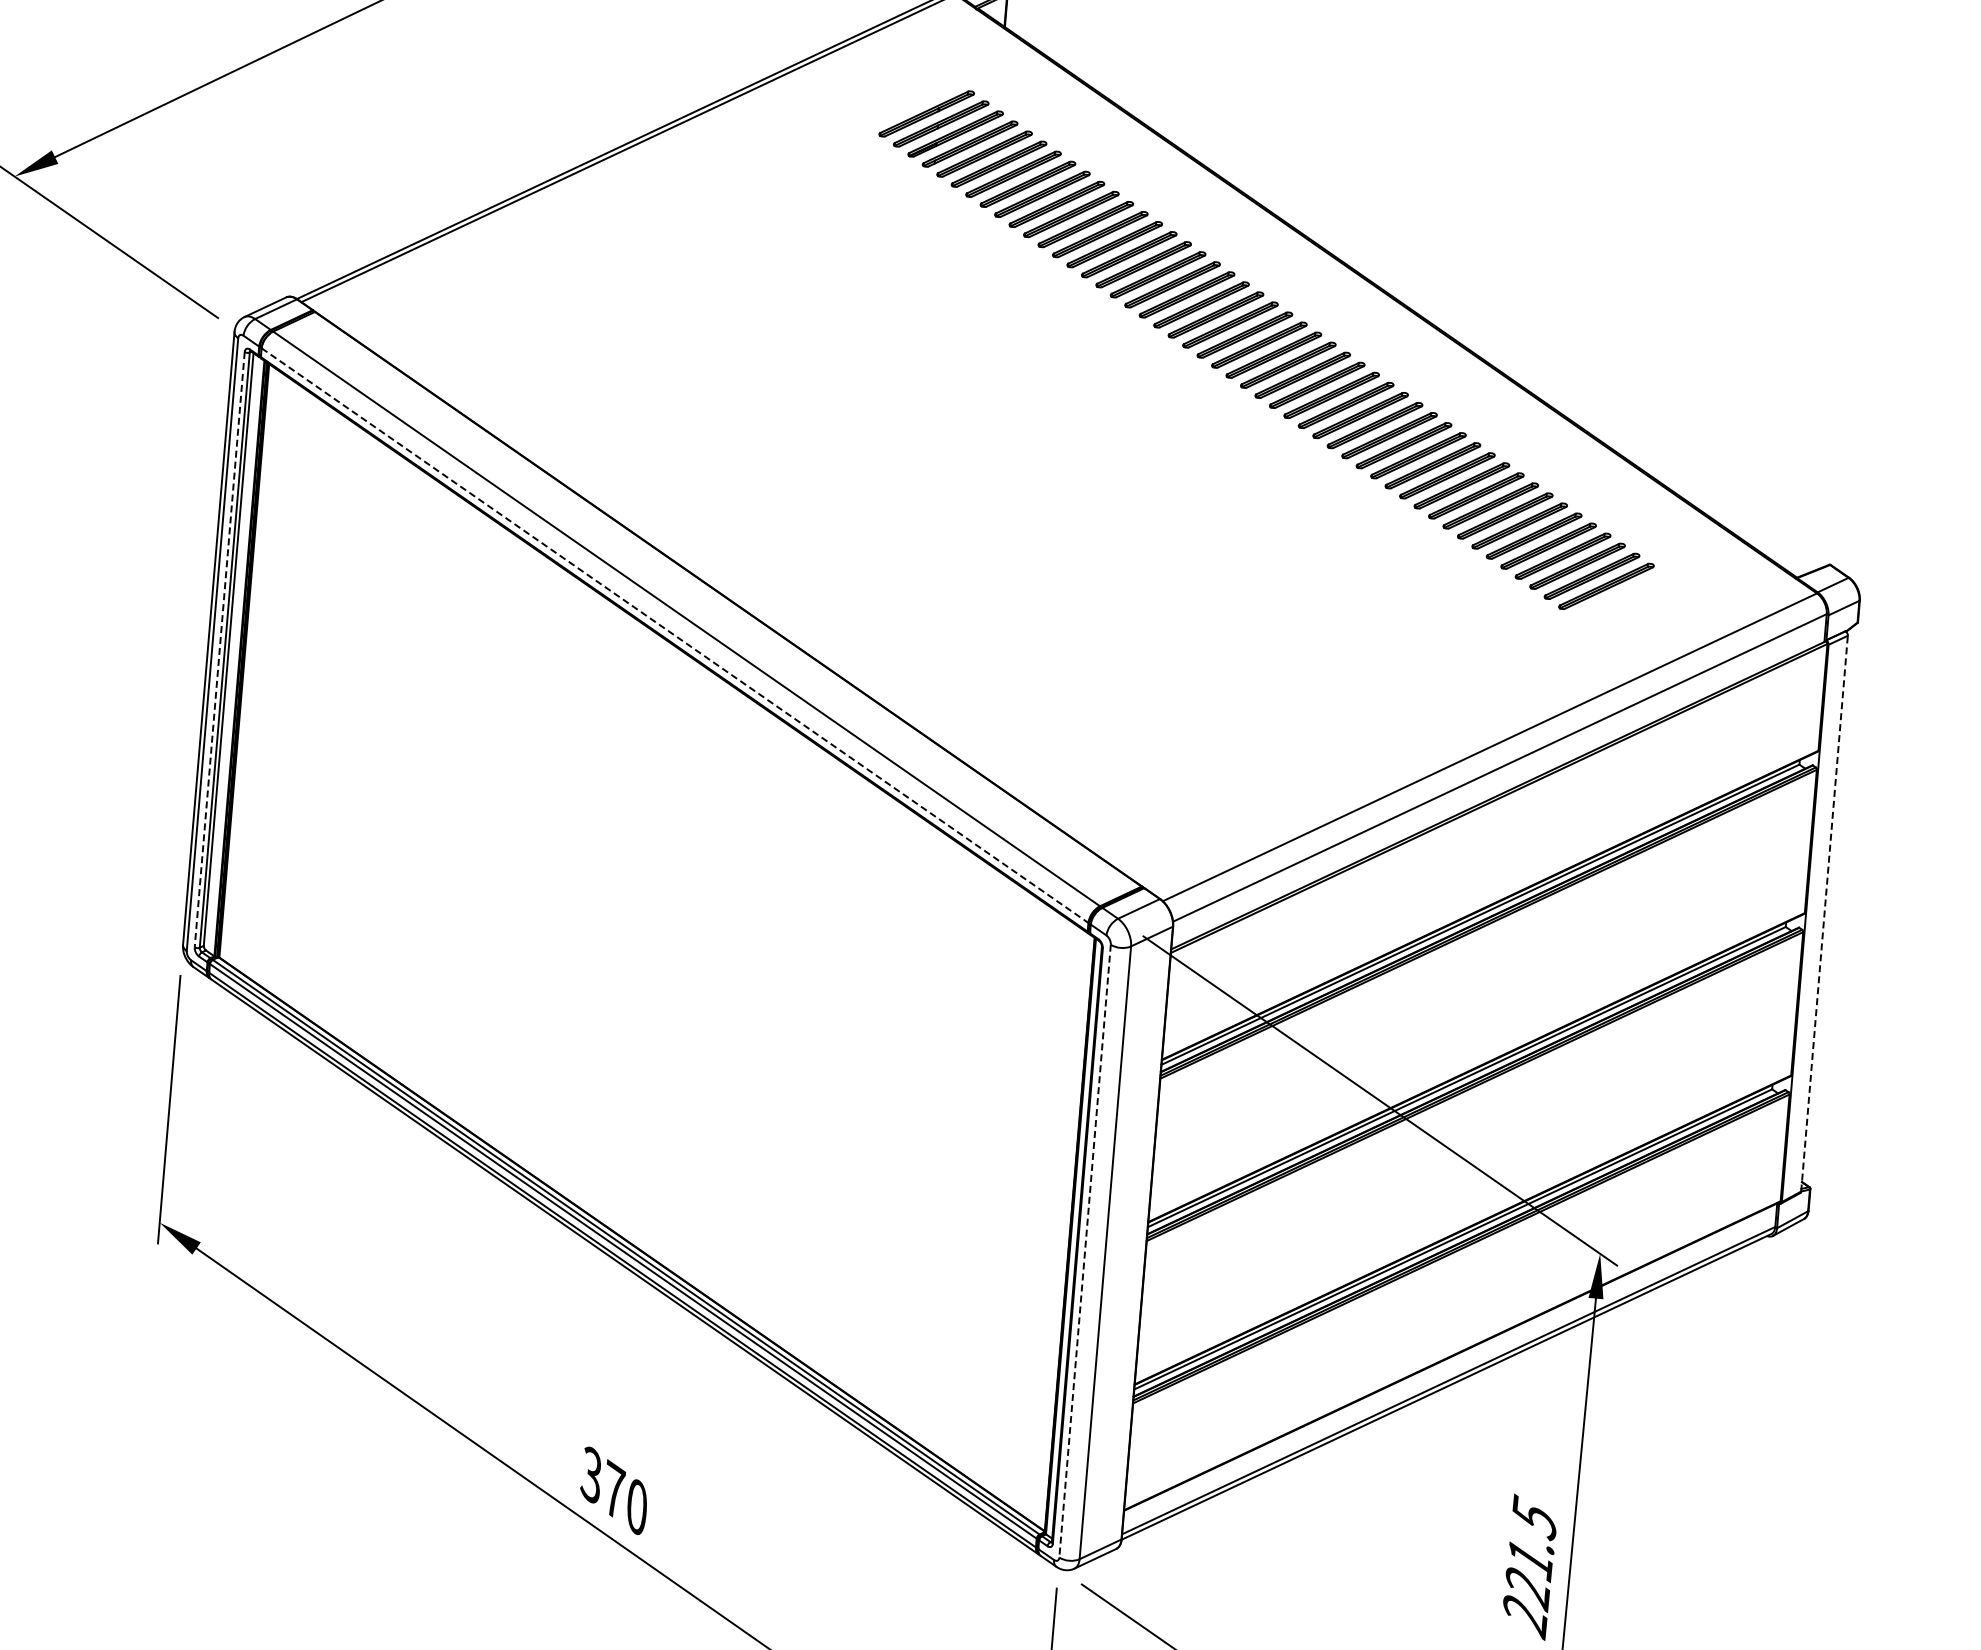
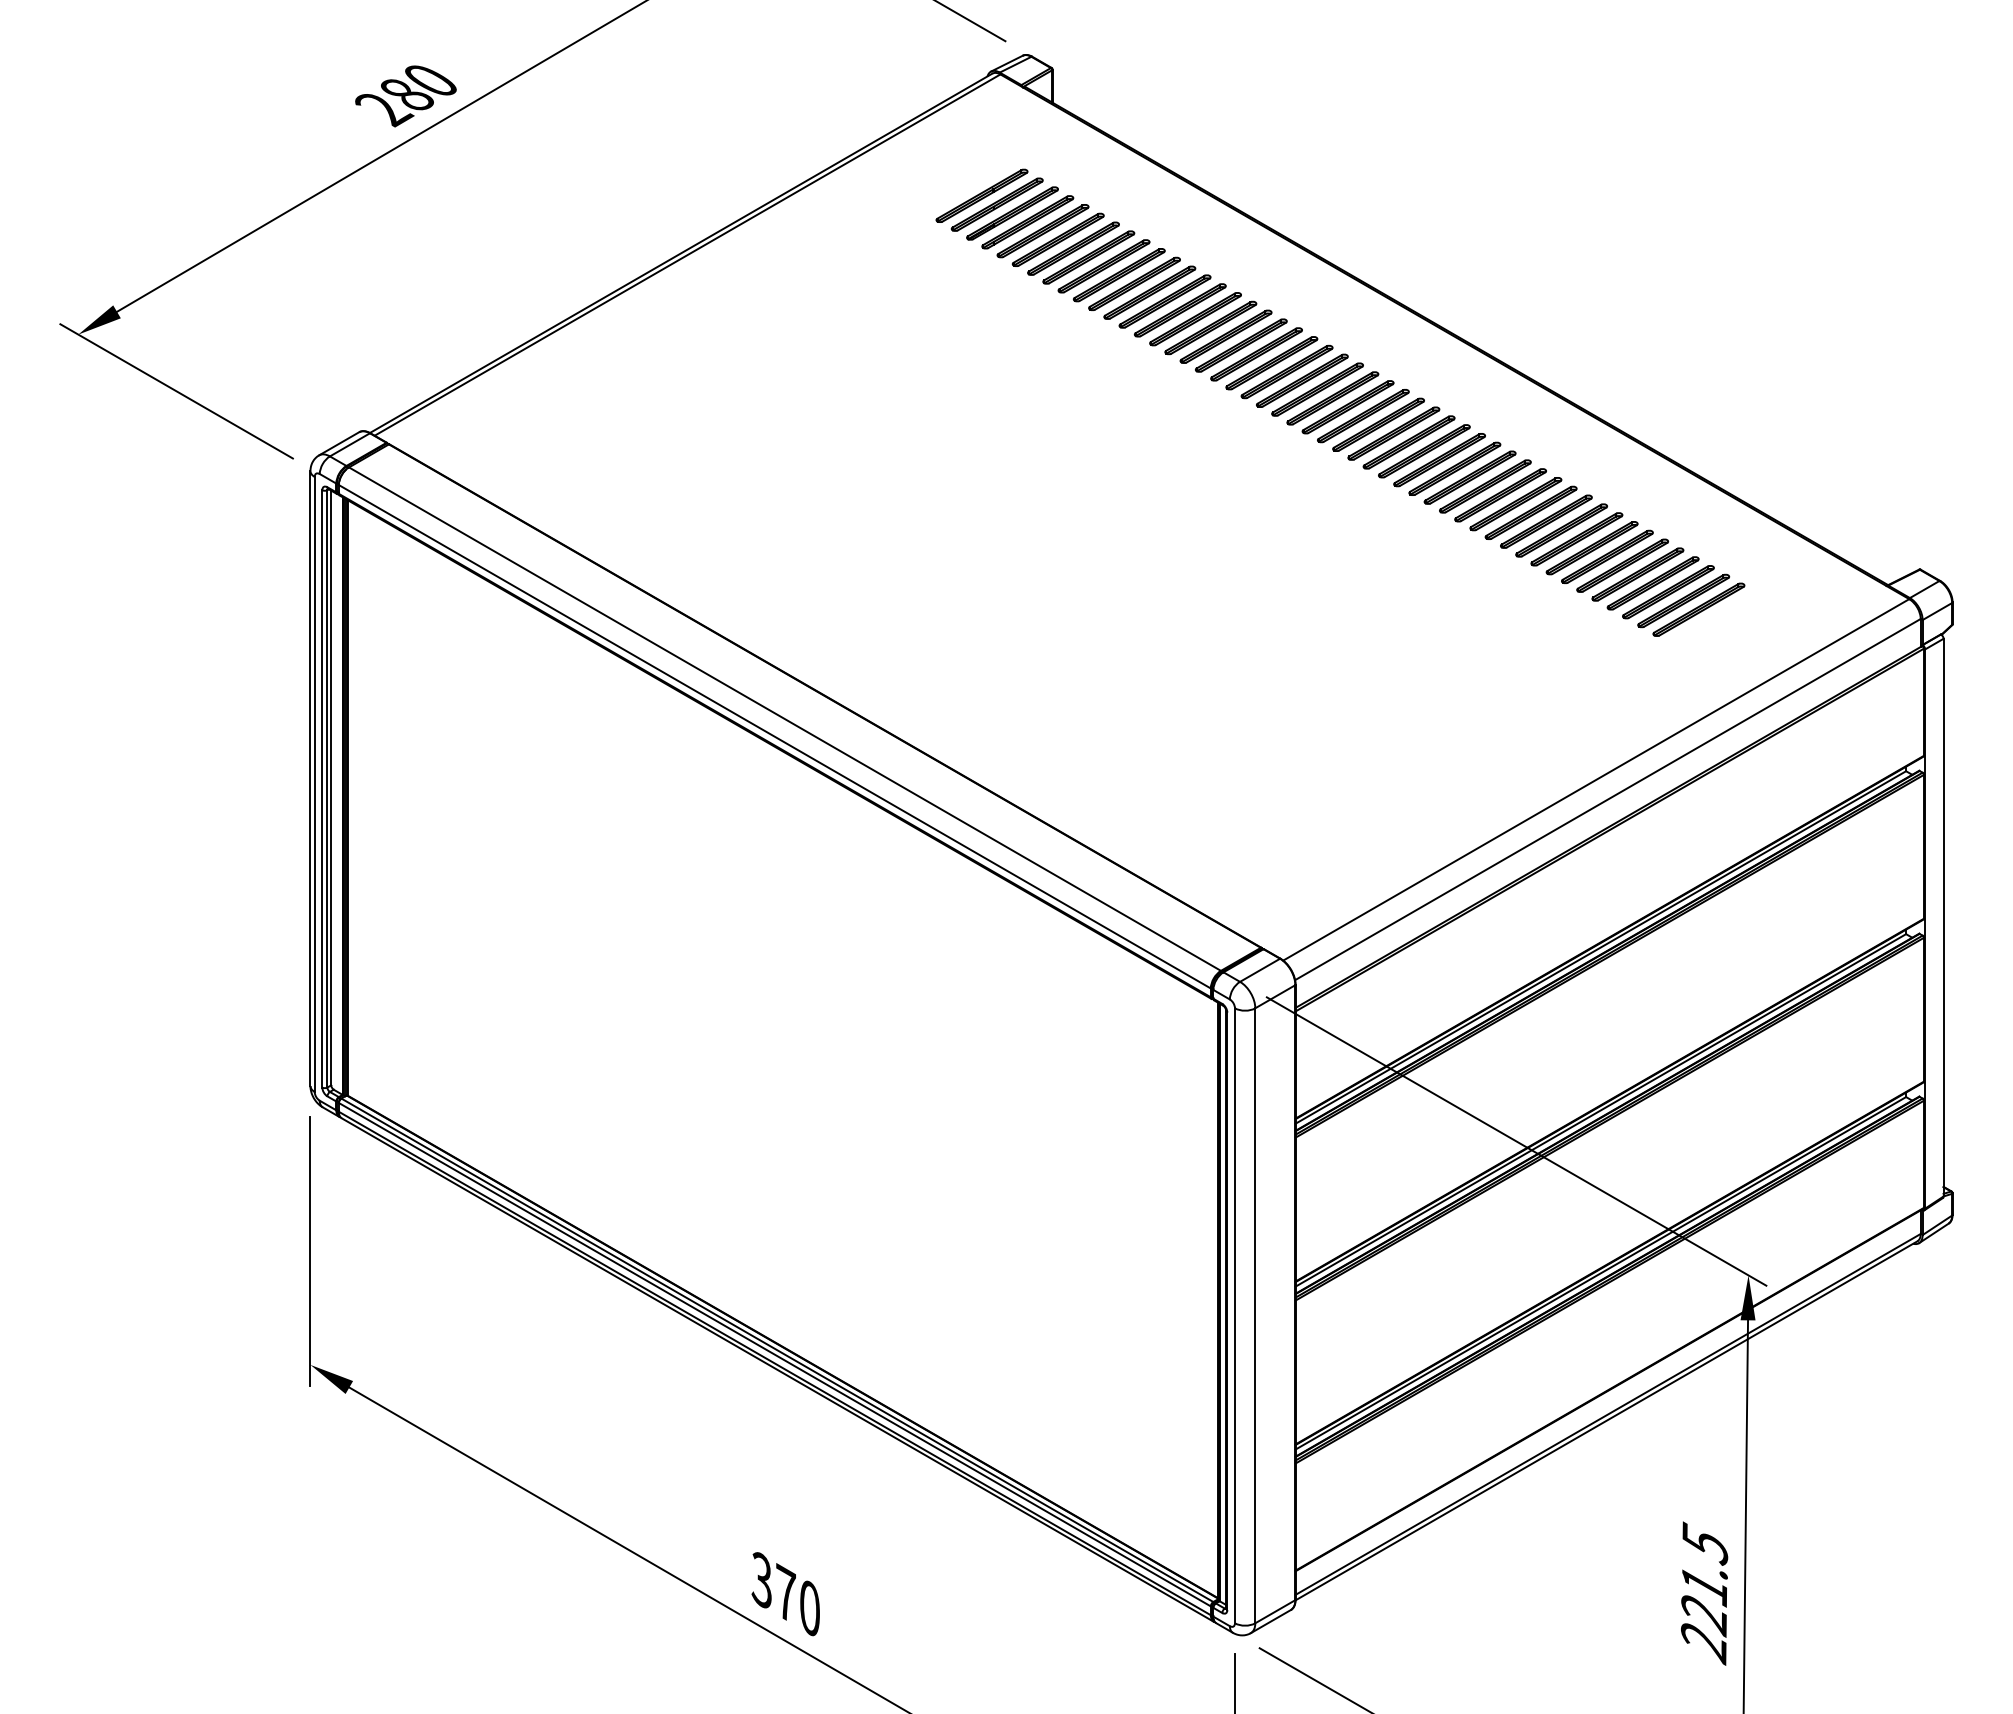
line: (675, 636) -> (775, 737), dashed -> solid
line: (219, 649) -> (322, 788), dashed -> solid
line: (1824, 913) -> (1943, 917), dashed -> solid
line: (1084, 1251) -> (1234, 1316), dashed -> solid

